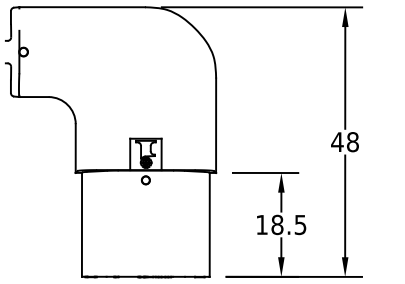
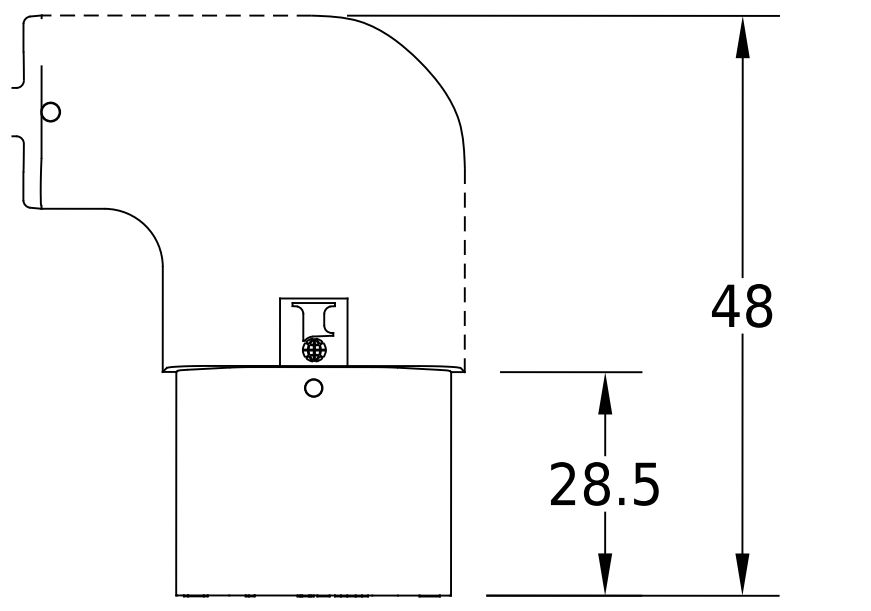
line: (82, 7) -> (177, 16), solid -> dashed
line: (216, 126) -> (465, 272), solid -> dashed
text: (261, 224) -> (562, 482), 18.5 -> 28.5

